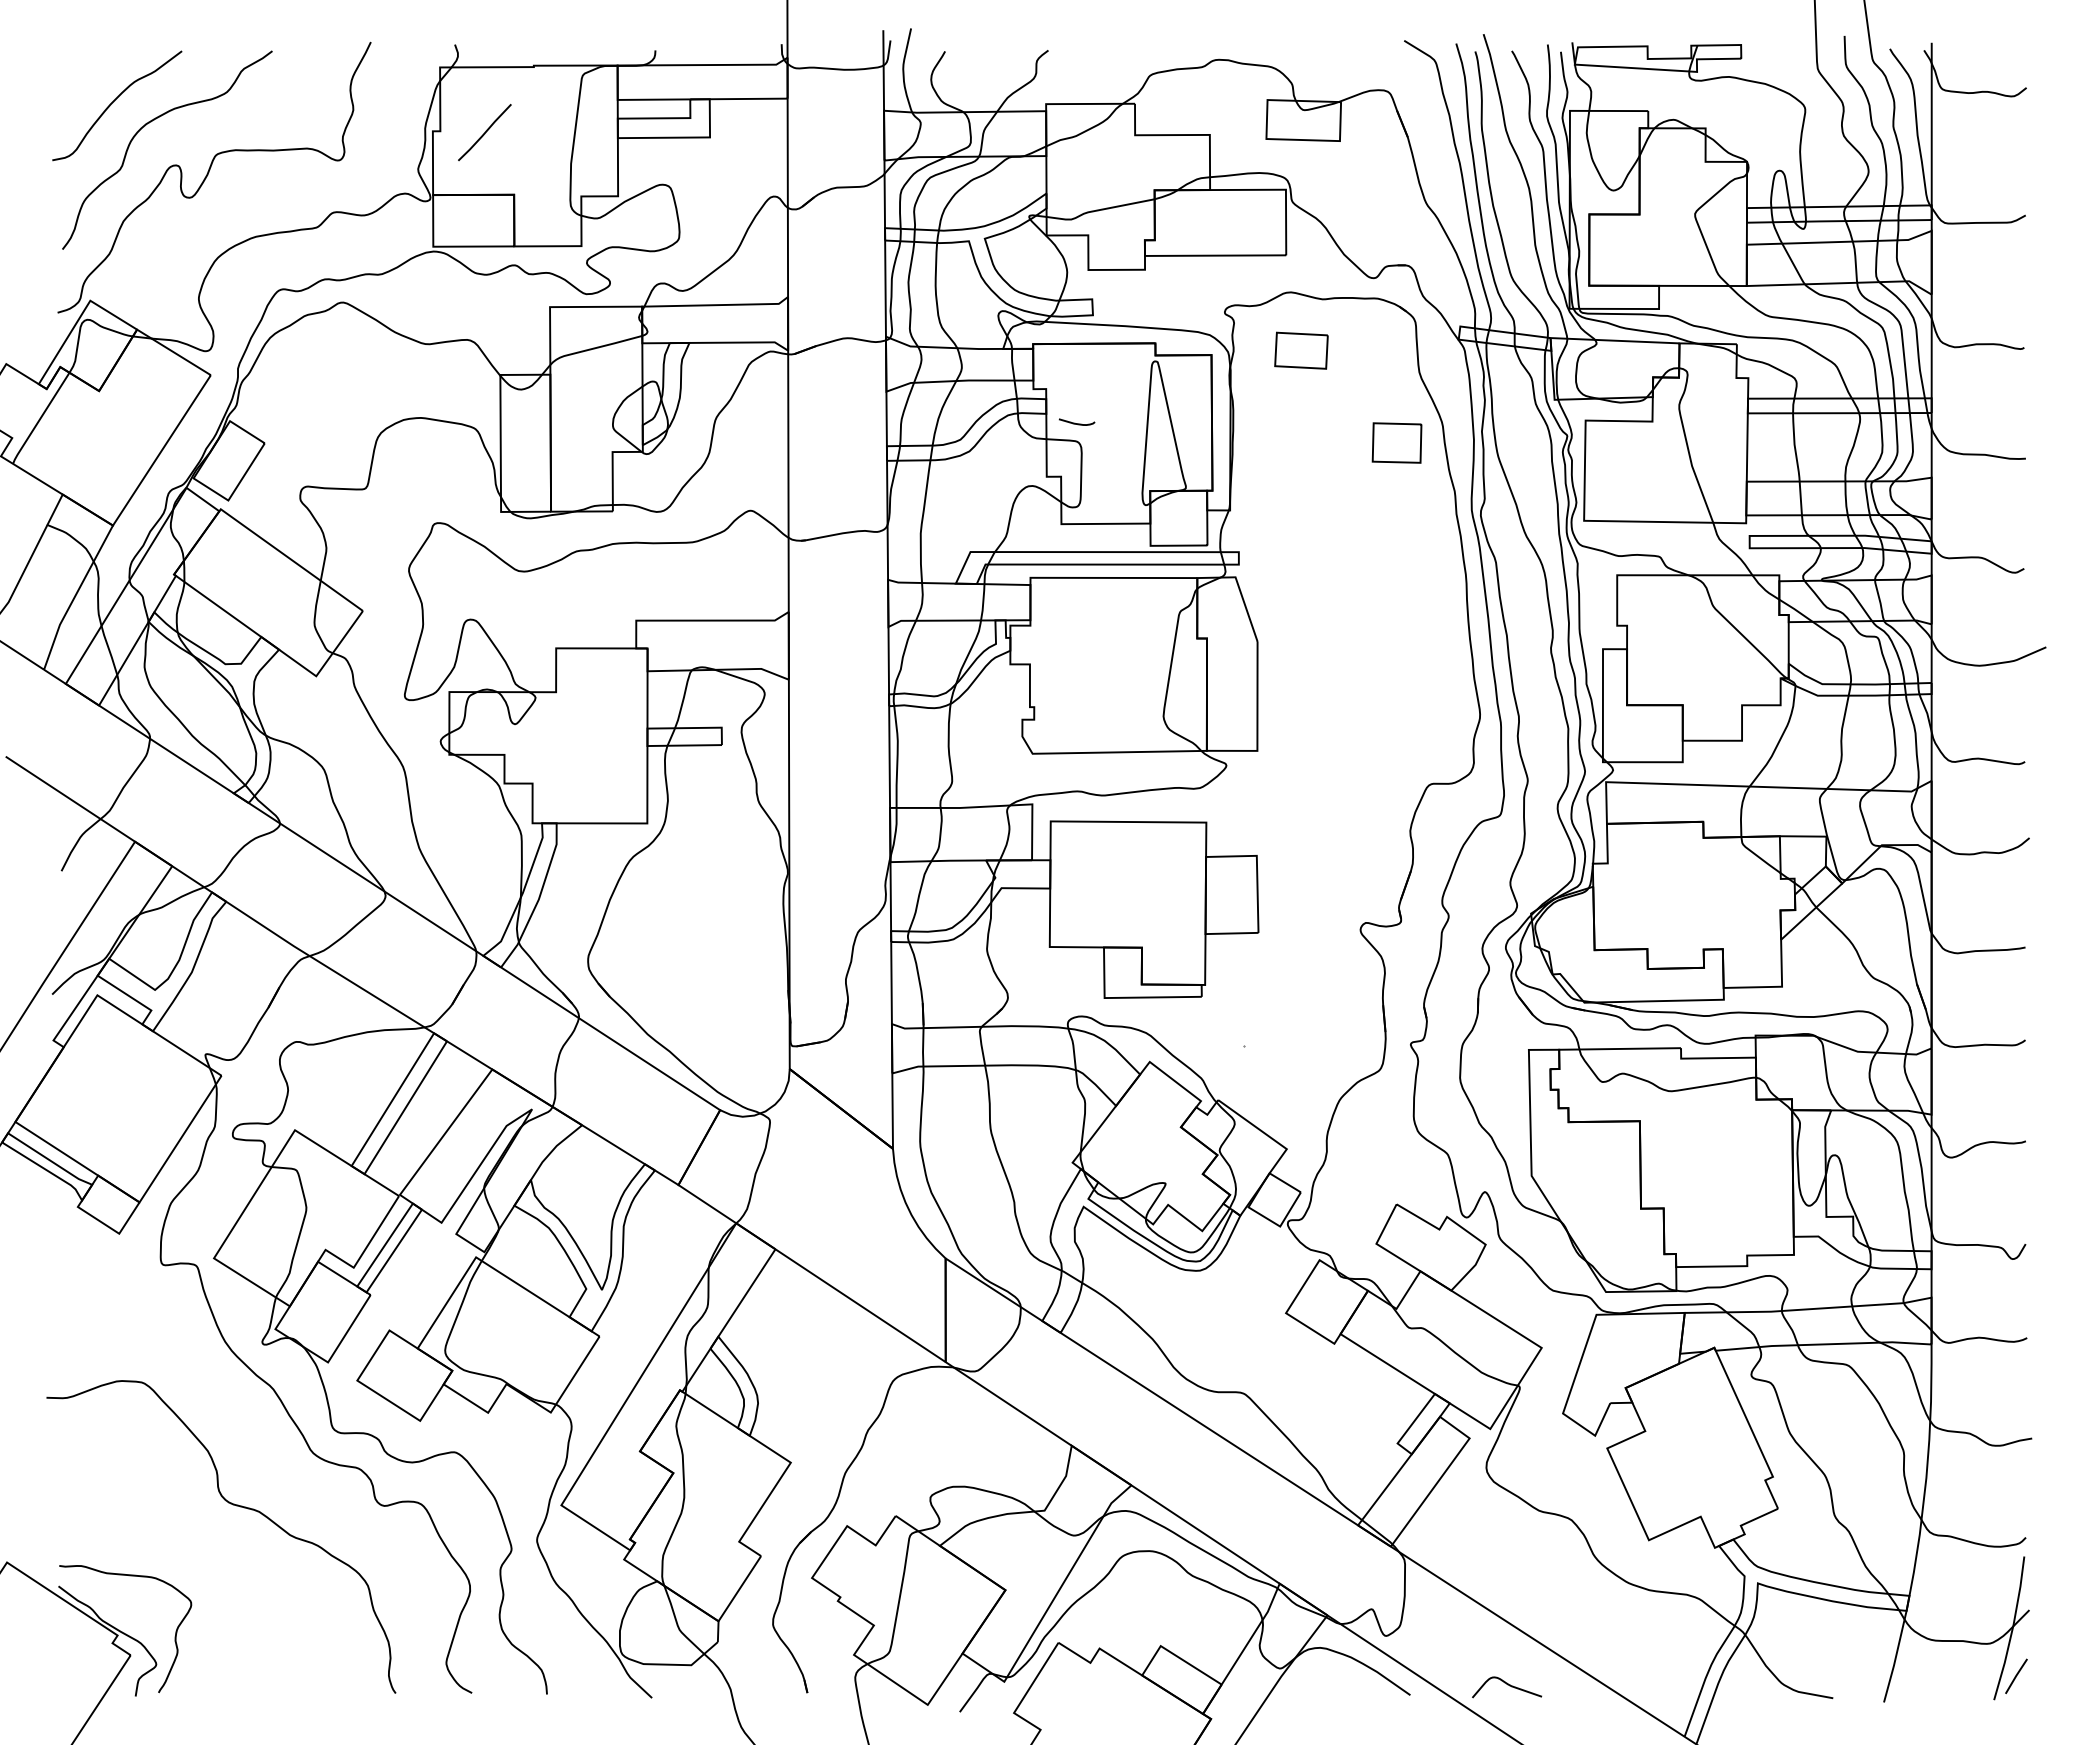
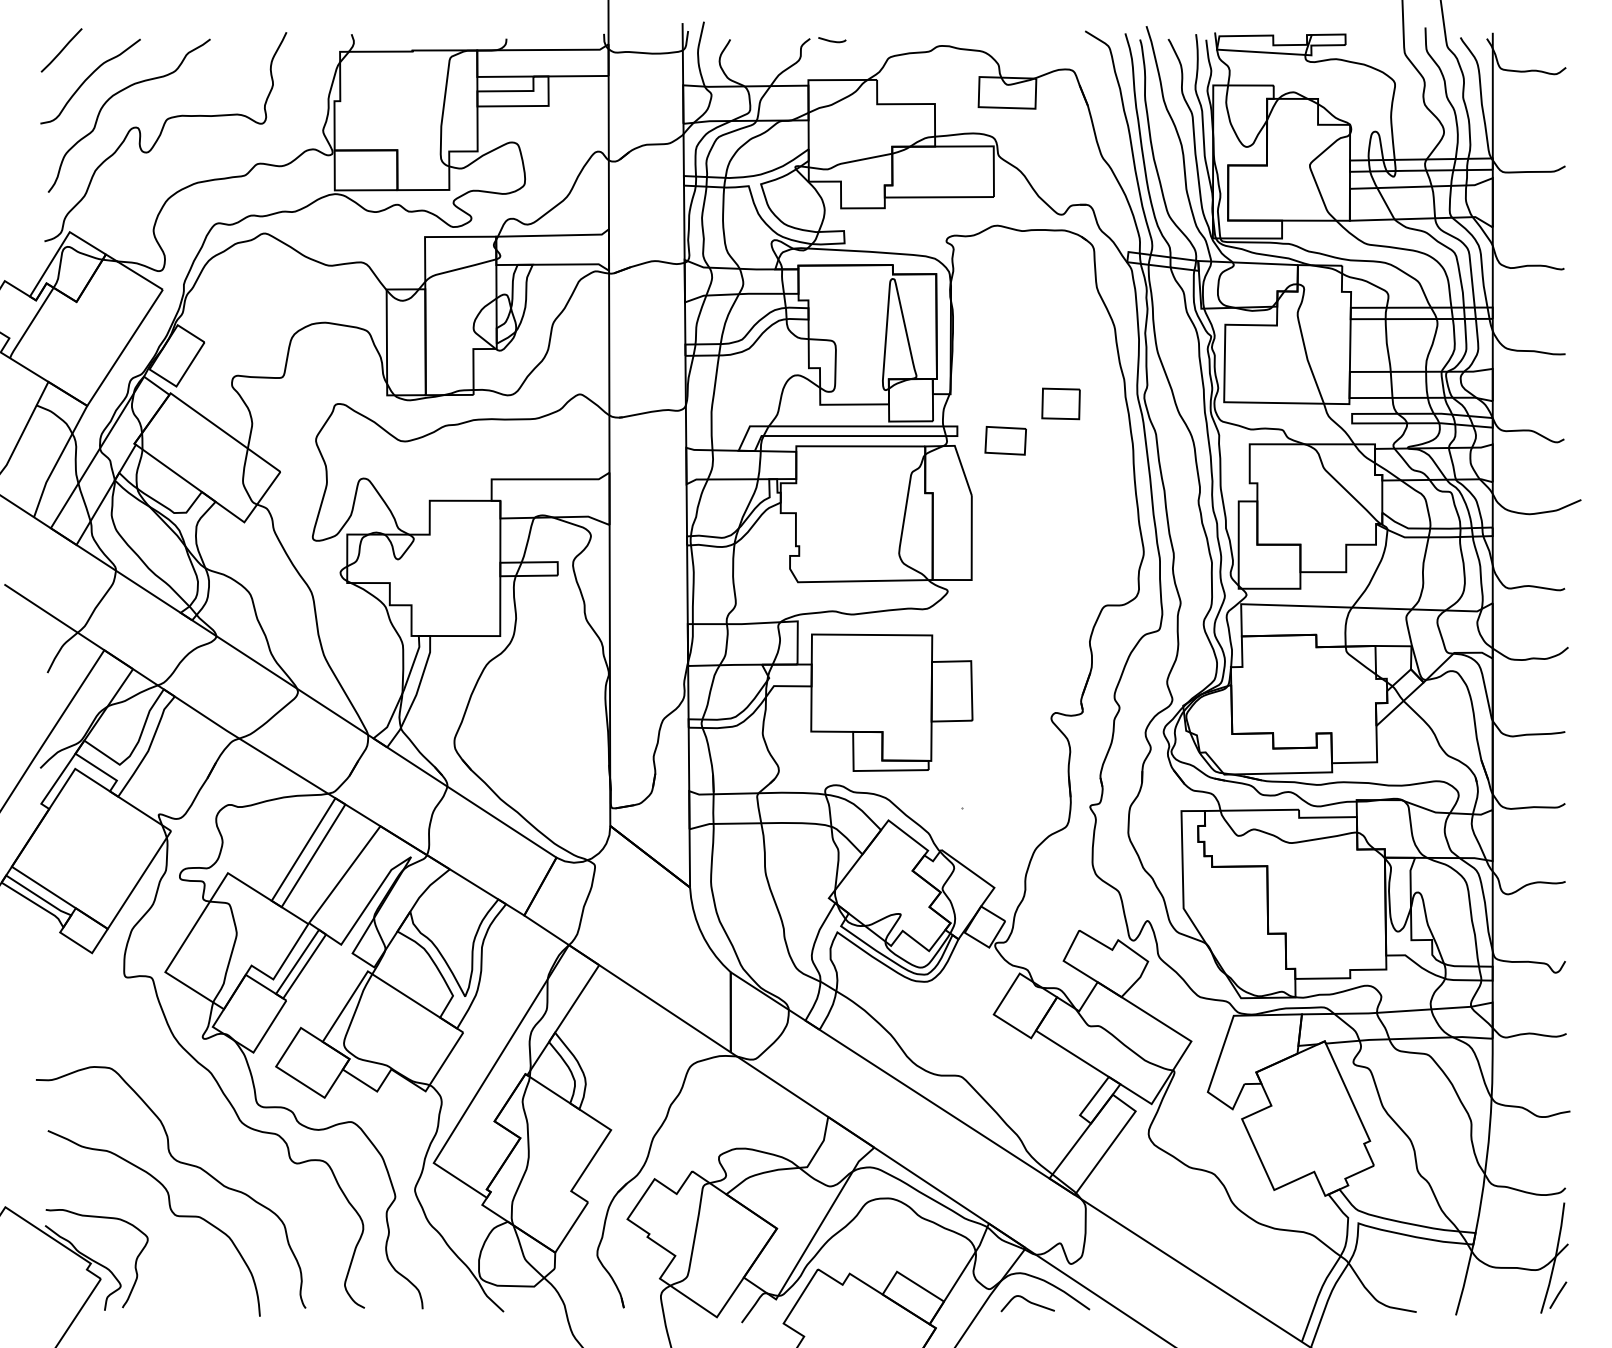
line: (484, 132) -> (61, 50), moved
part: (1301, 350) -> (1005, 440), moved
curve: (1076, 423) -> (831, 41), moved
part: (1396, 442) -> (1060, 403), moved
curve: (222, 1569) -> (171, 1212), added
curve: (1507, 1685) -> (1028, 1302), moved

